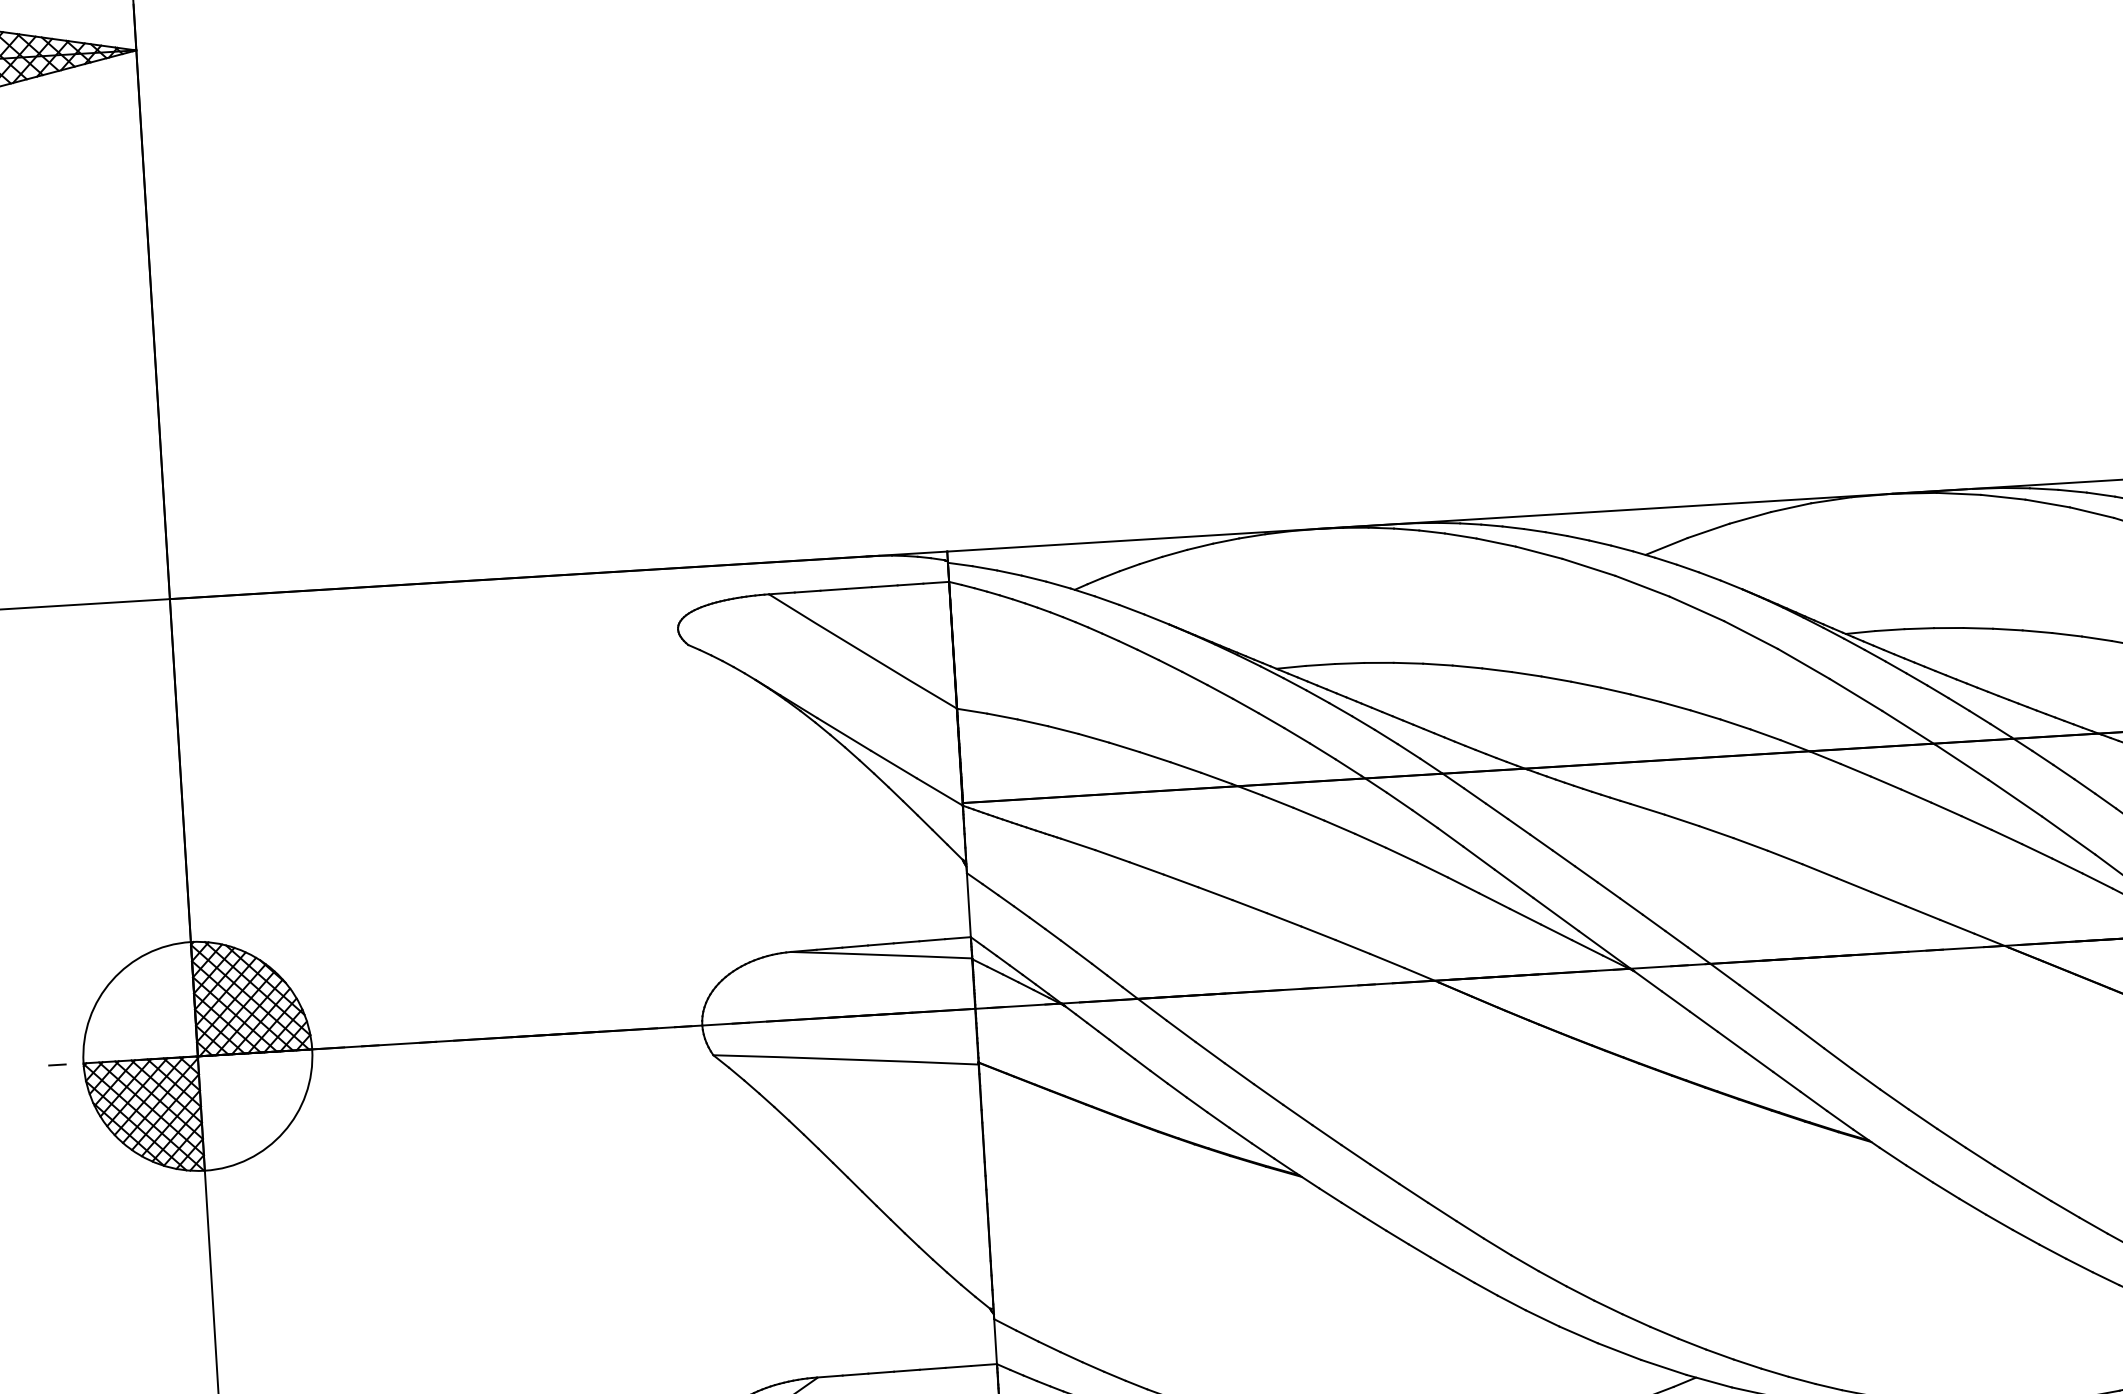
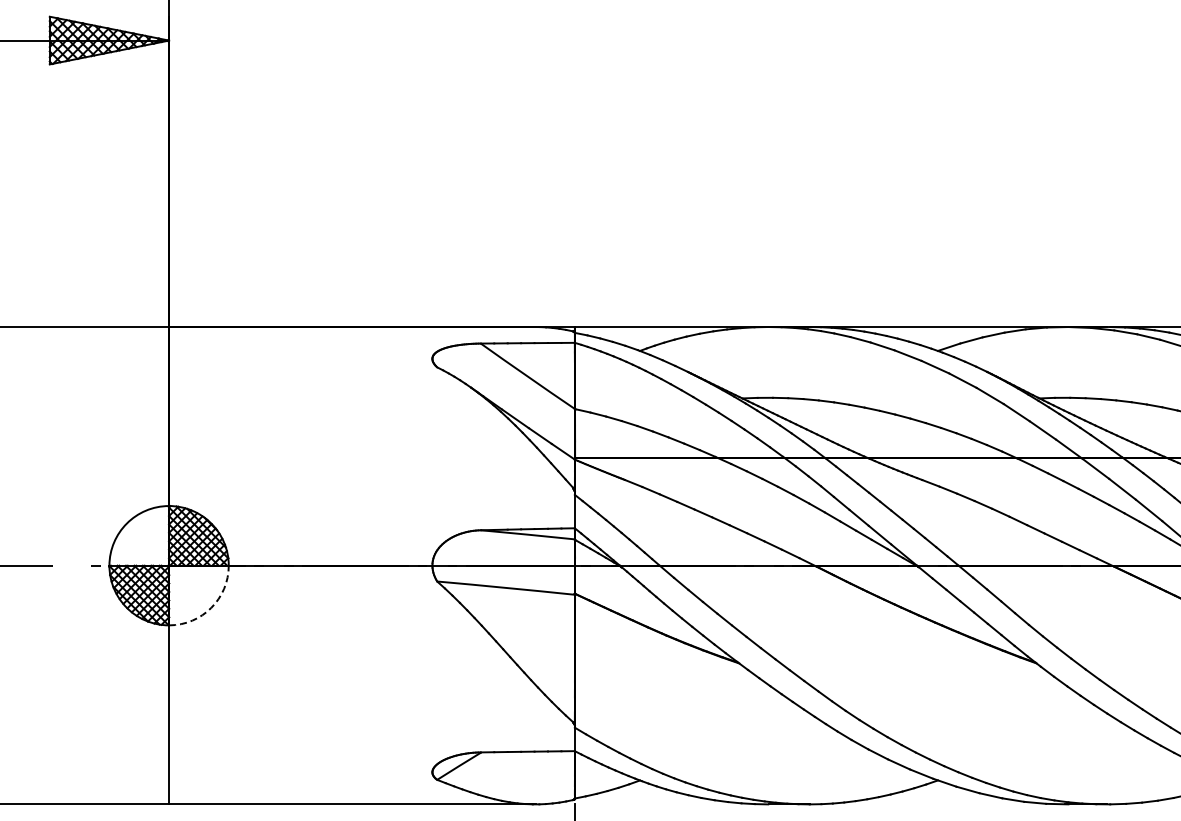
arc: (283, 1131) -> (211, 607), solid -> dashed

